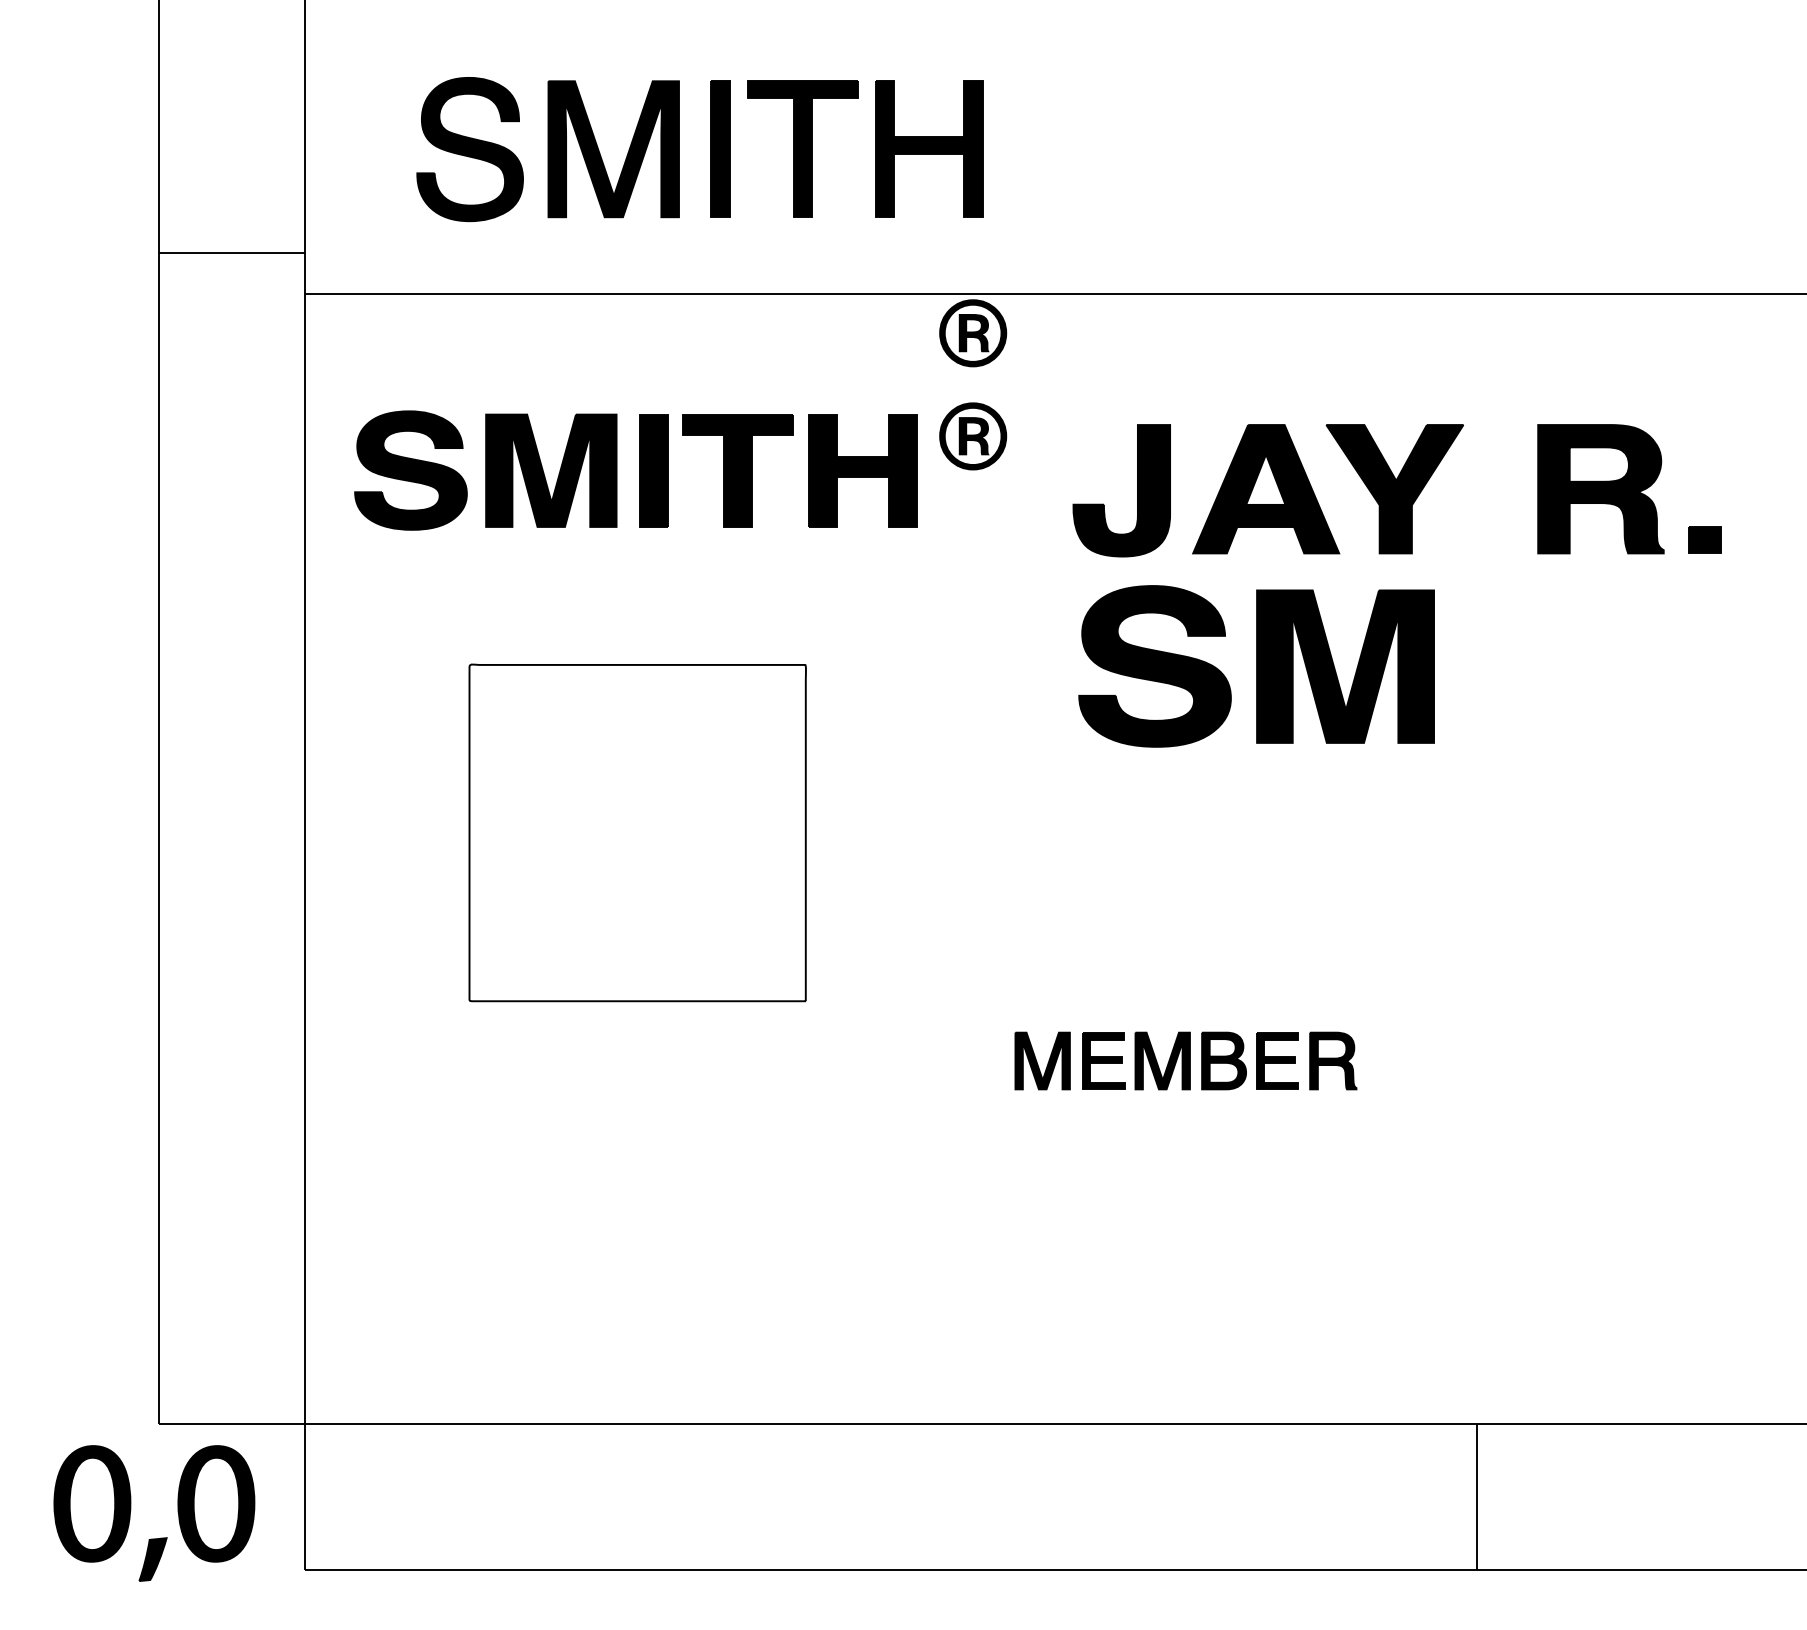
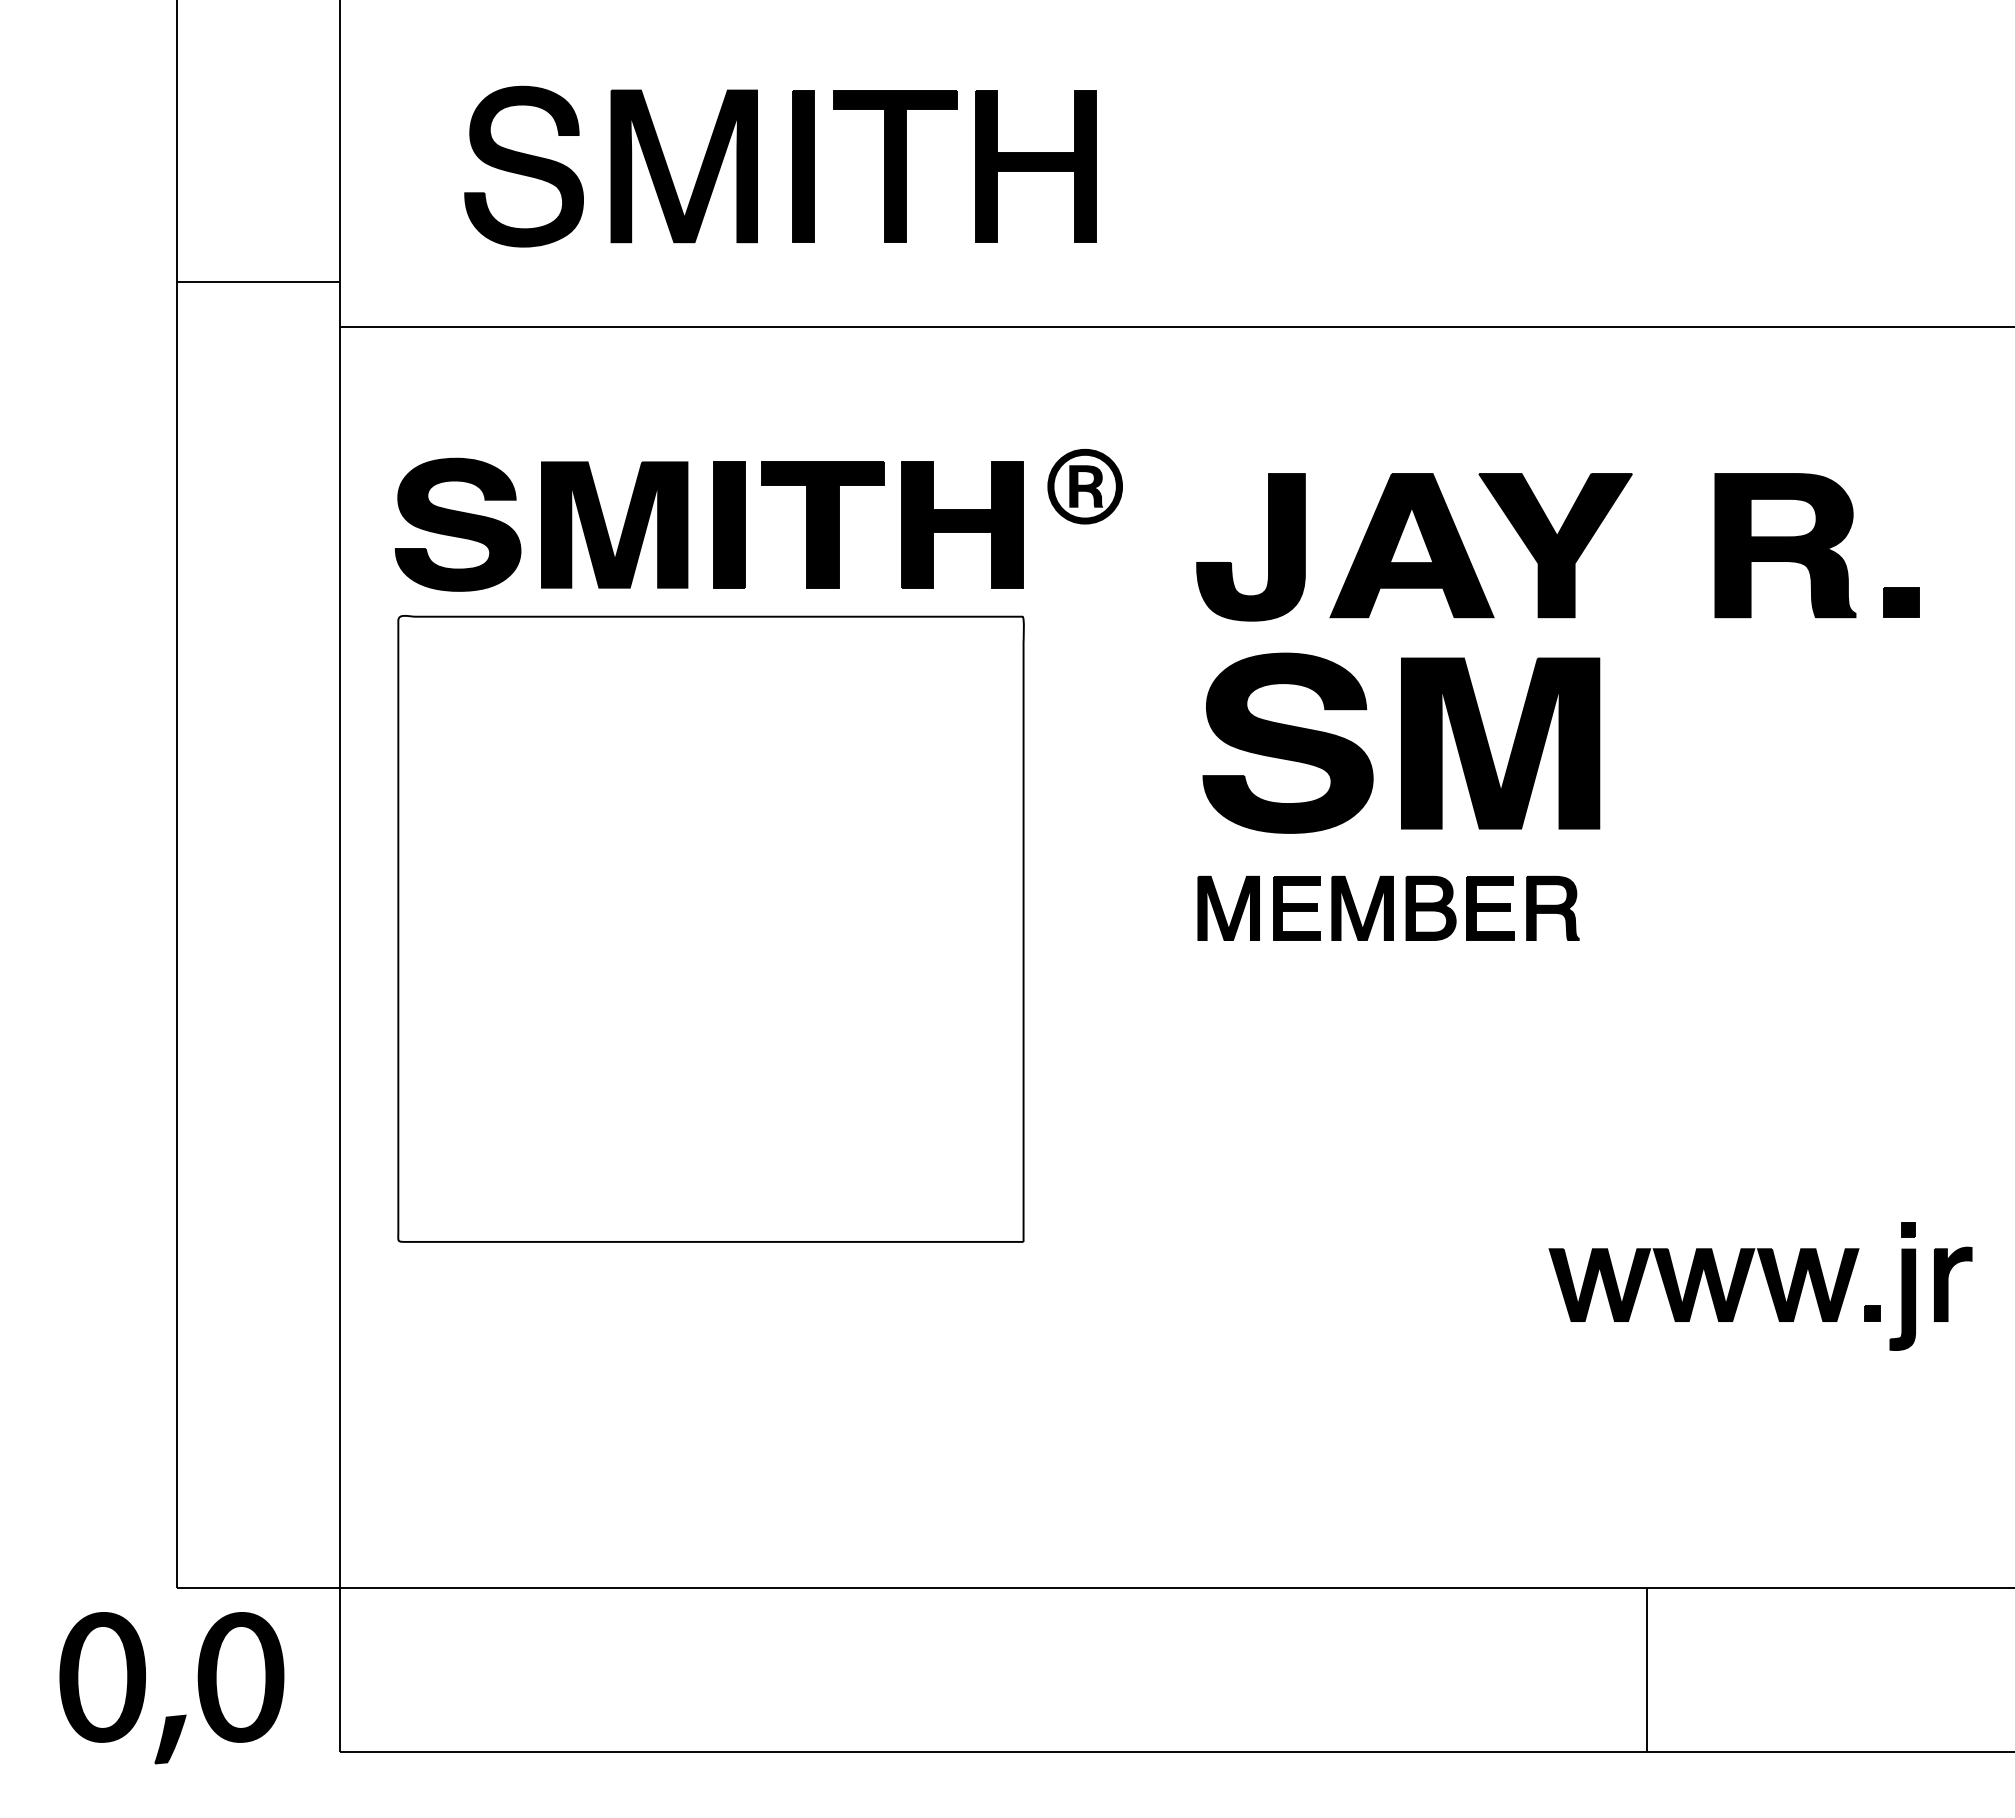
part: (972, 333) -> (1084, 371), removed
part: (637, 832) -> (710, 928), size x1.67
part: (1185, 1060) -> (1388, 907), moved
part: (1584, 1151) -> (1767, 1284), added

